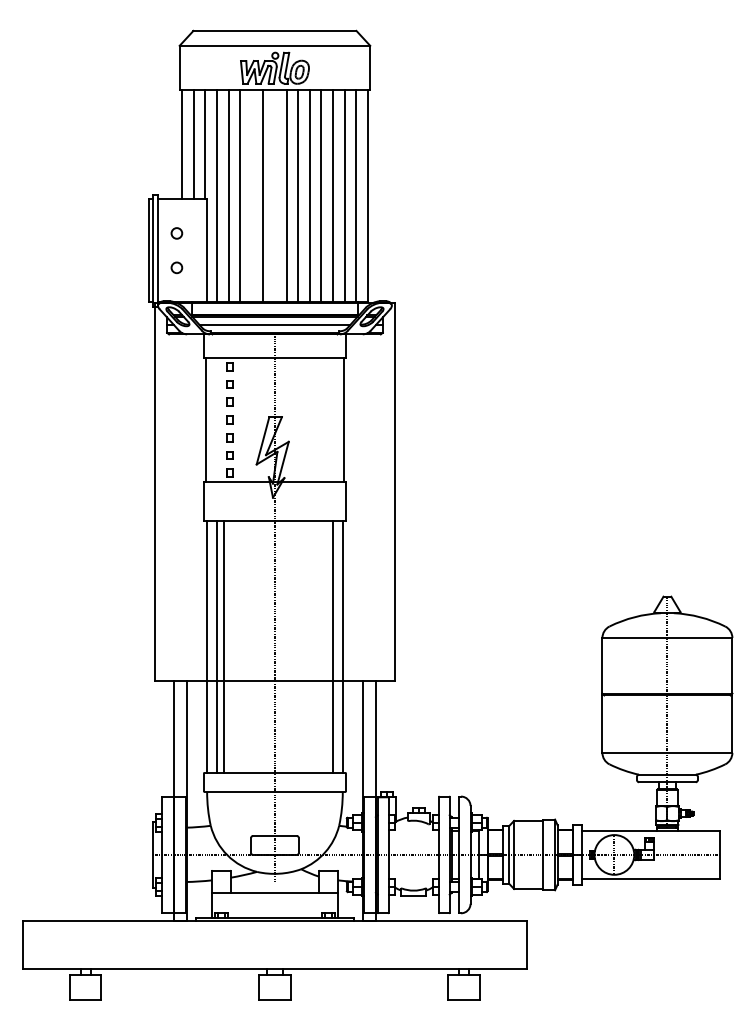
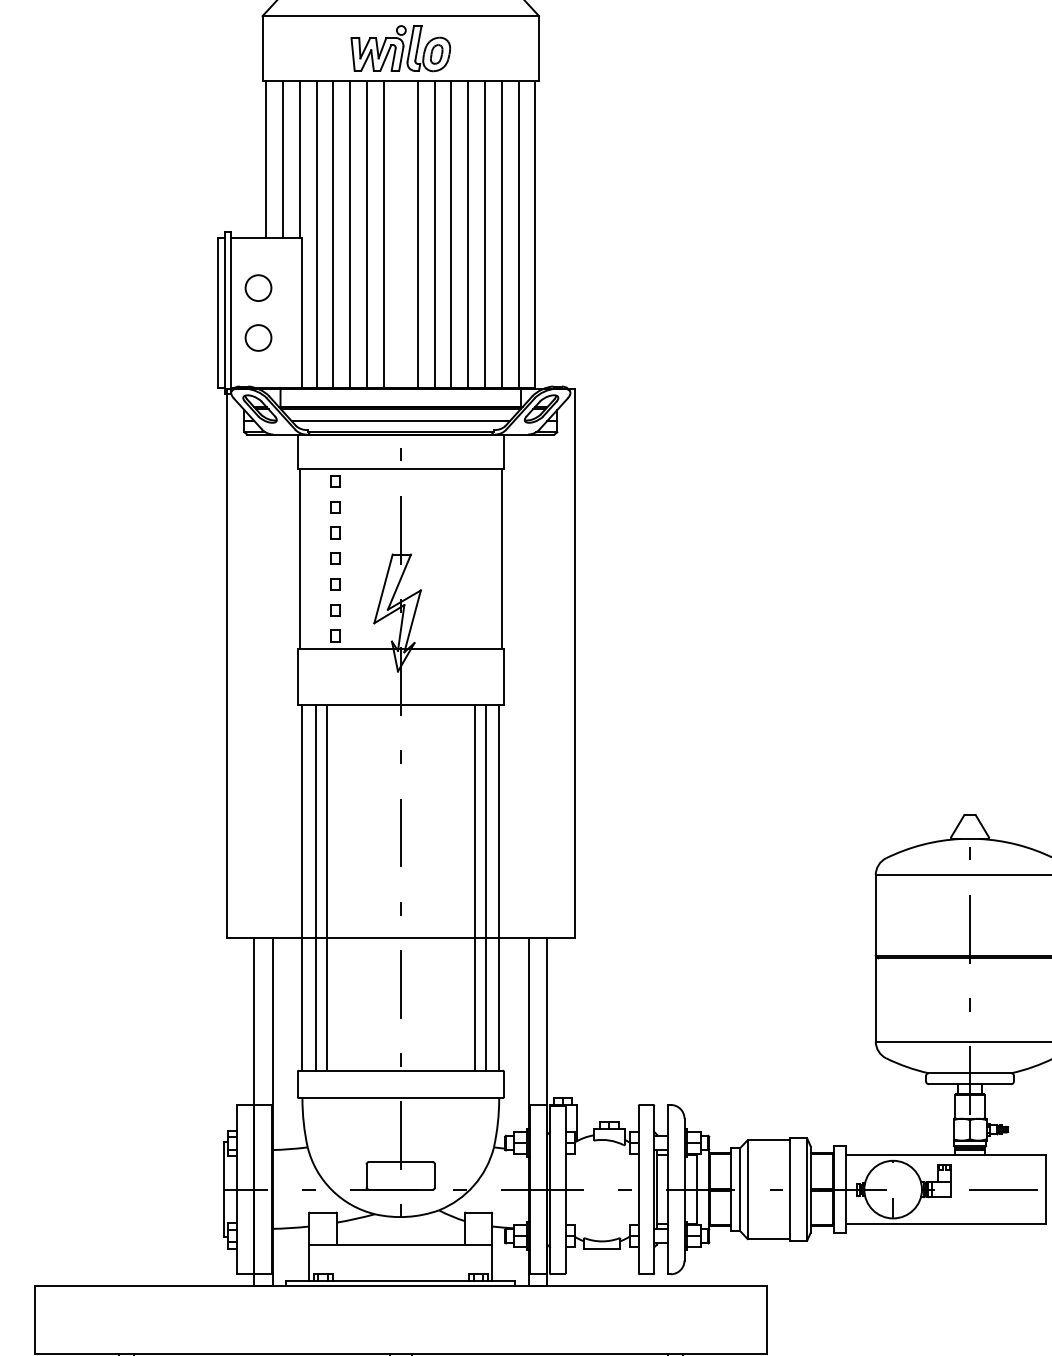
line: (251, 196) -> (366, 234), added
circle: (176, 233) -> (258, 288), size x1.67
circle: (176, 267) -> (258, 337), size x1.67
line: (325, 646) -> (474, 887), added

